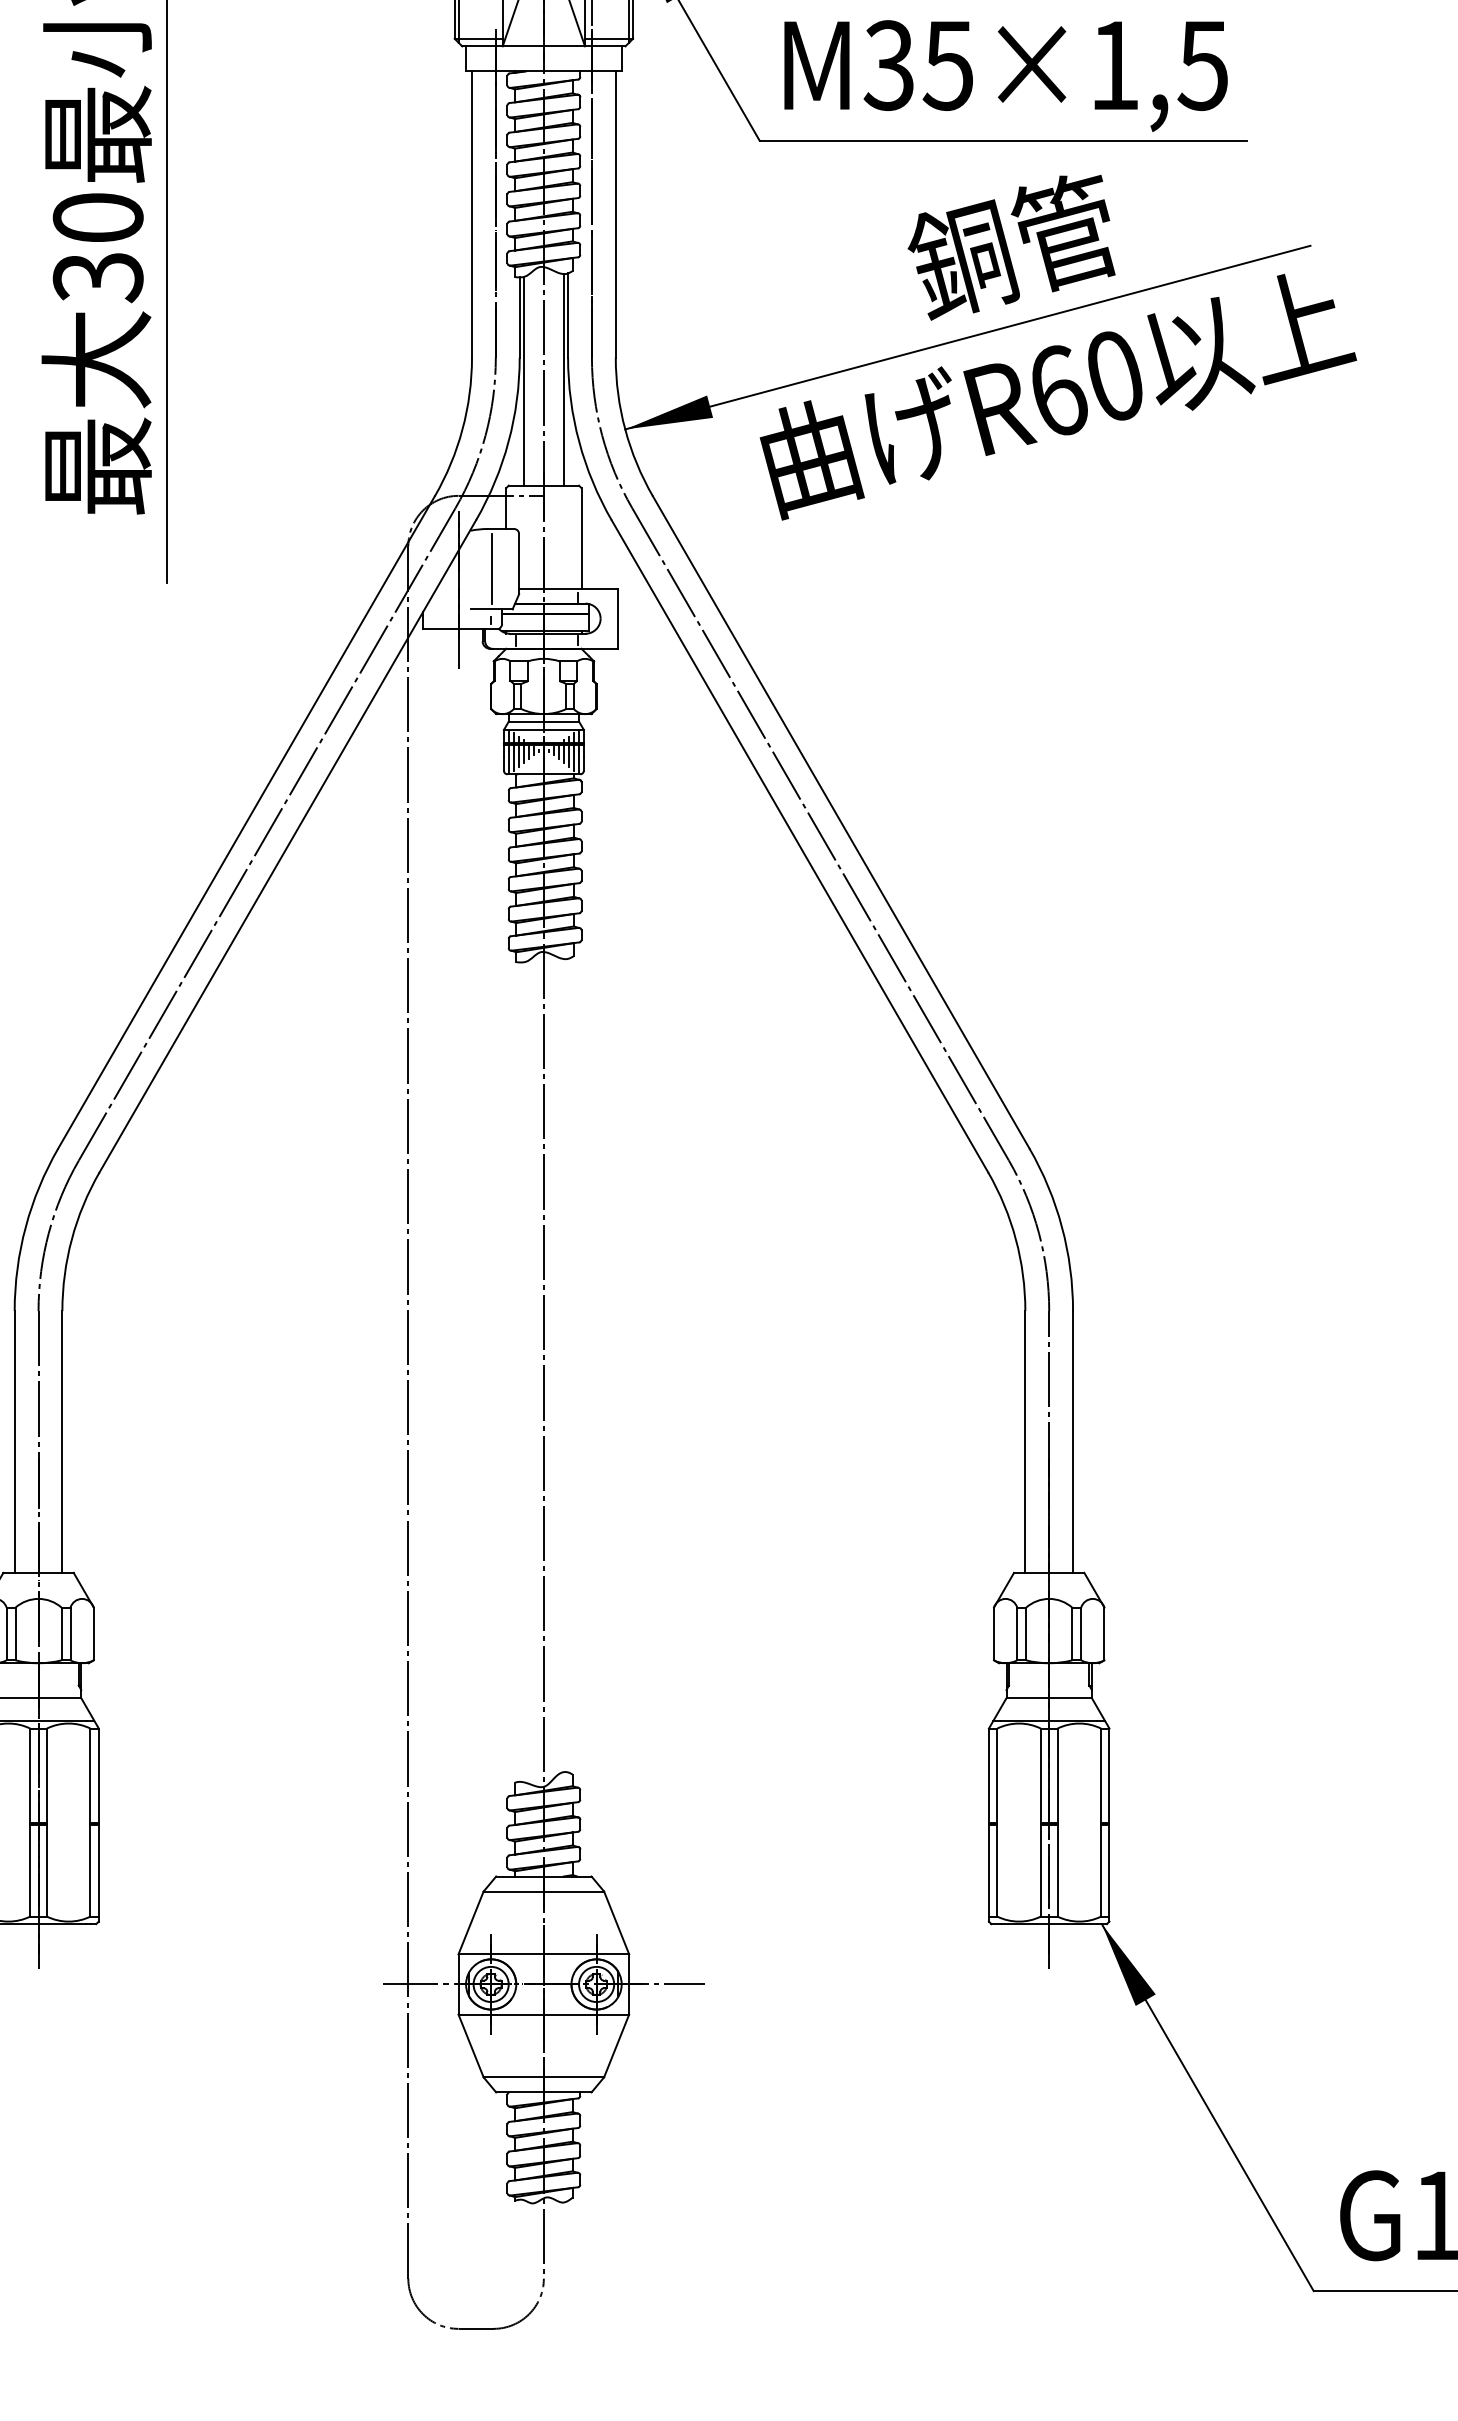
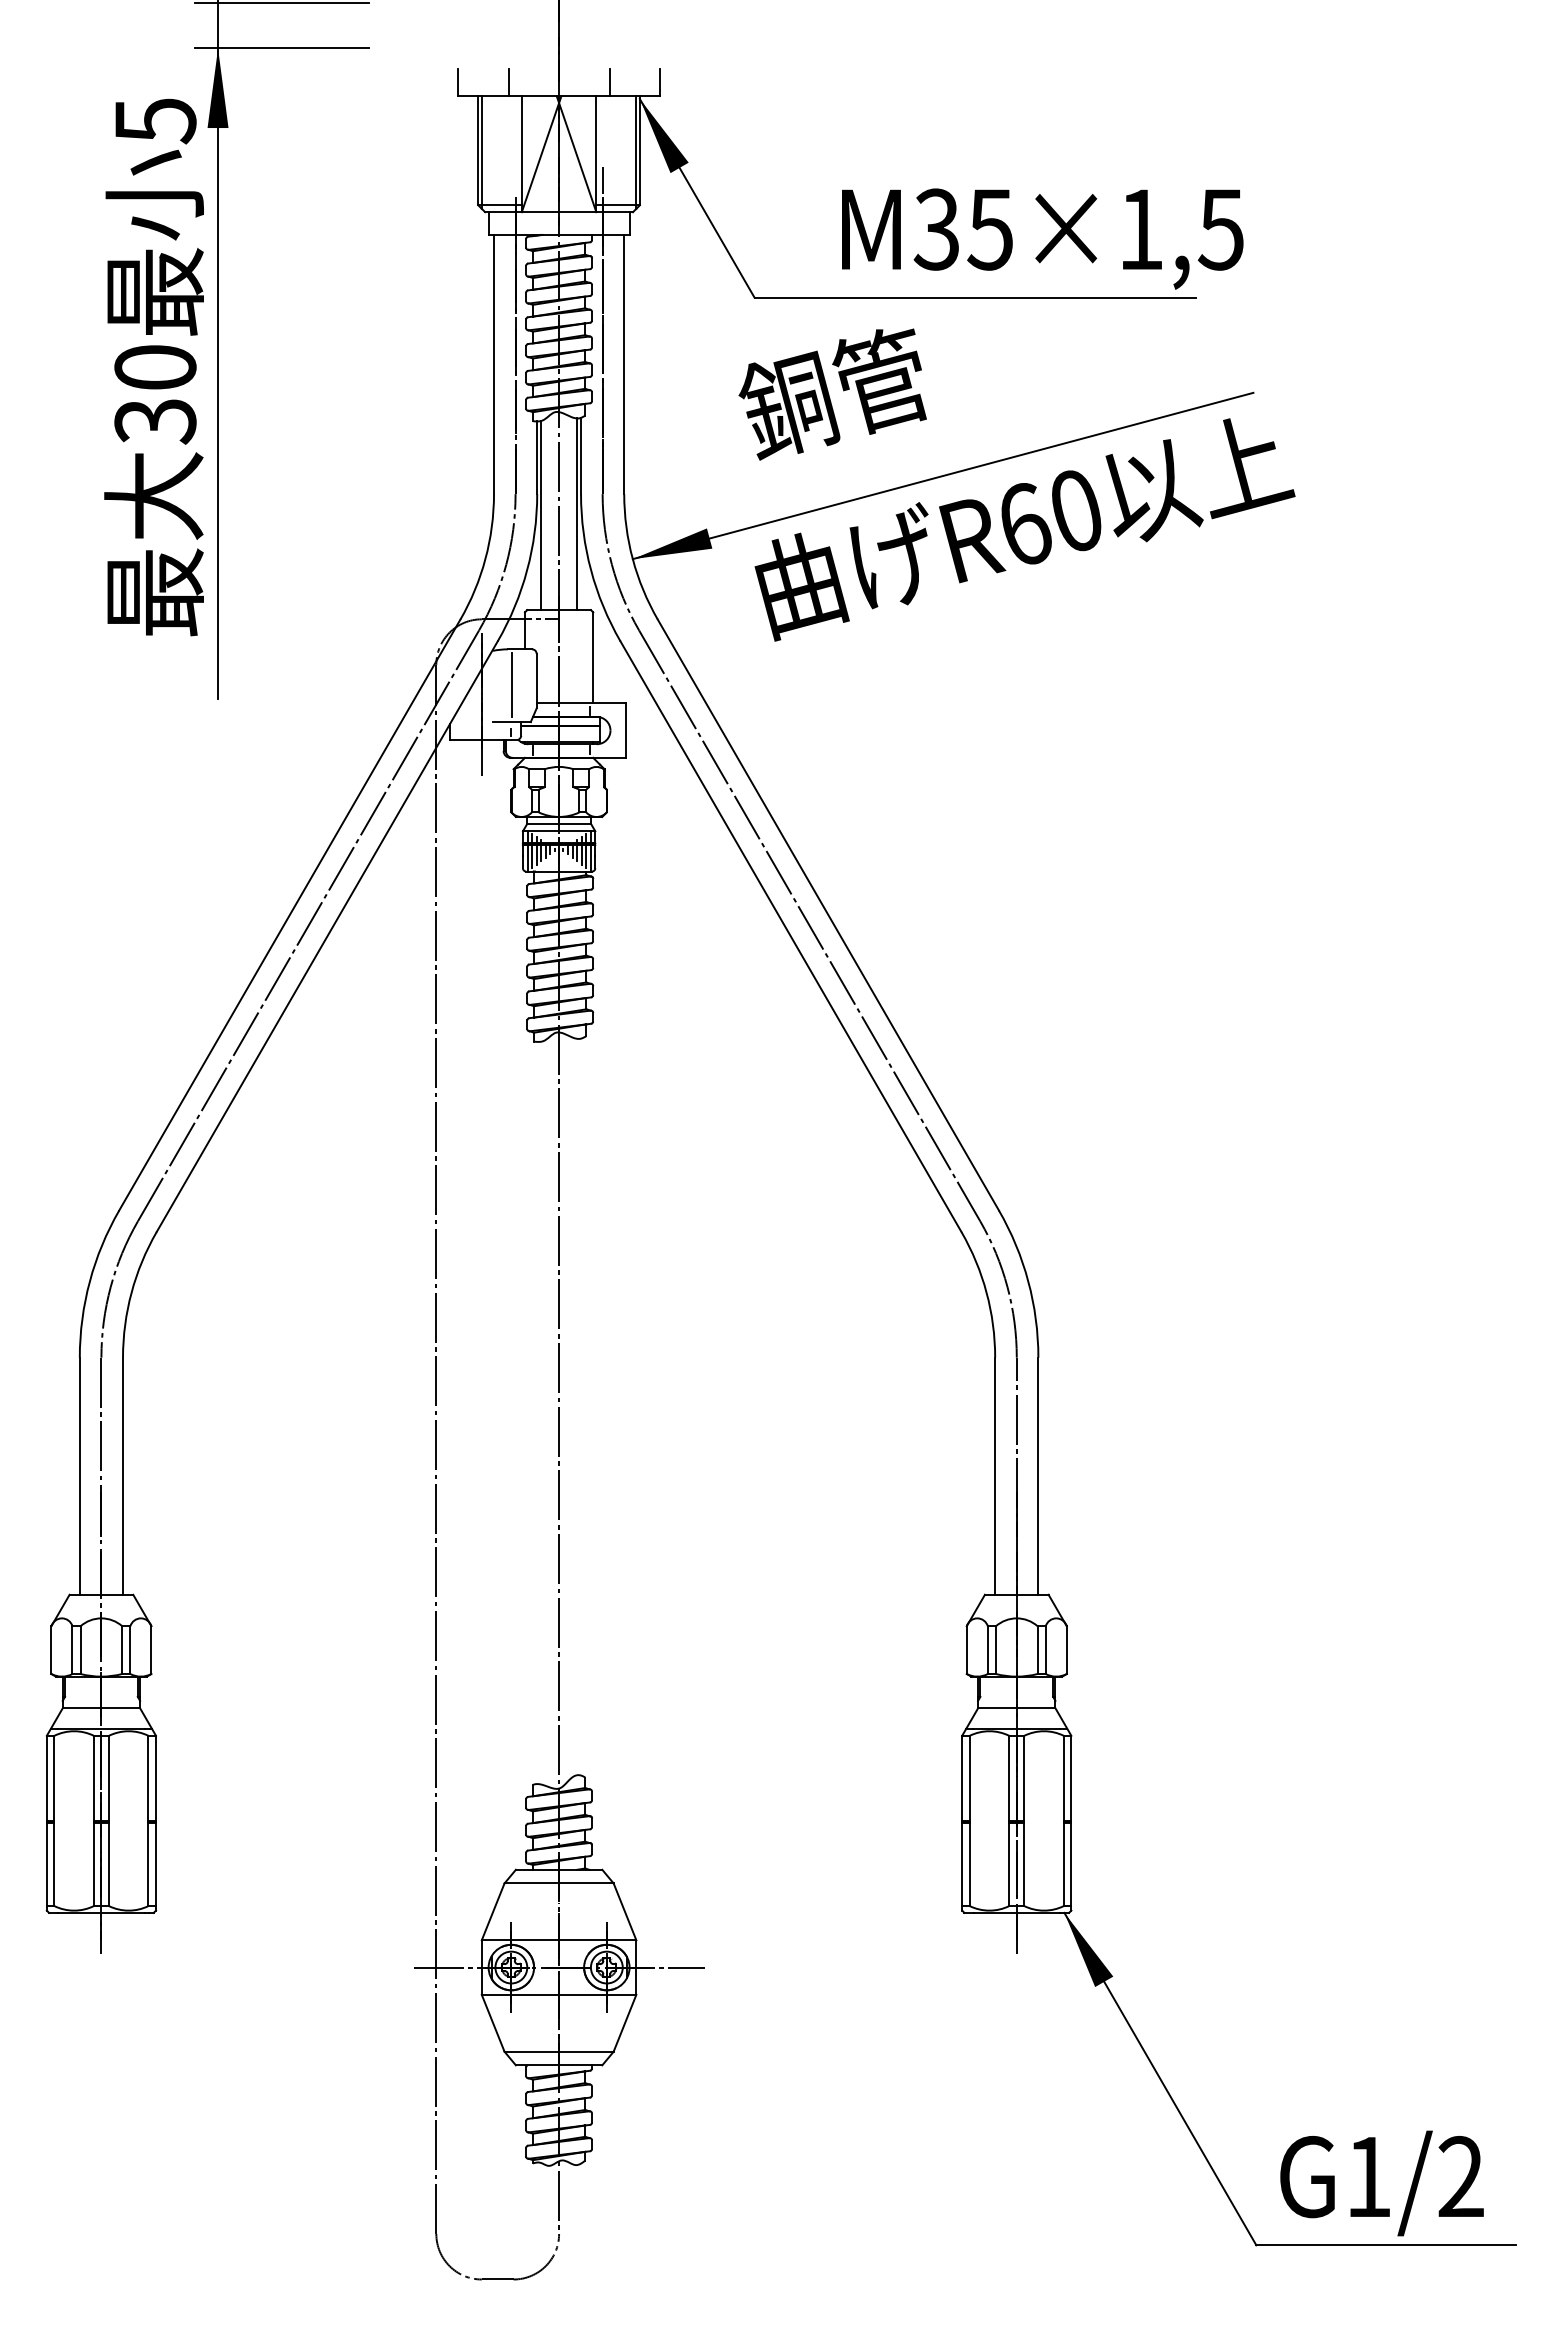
text: (1005, 75) -> (1042, 238), moved
text: (1011, 247) -> (832, 394), moved

